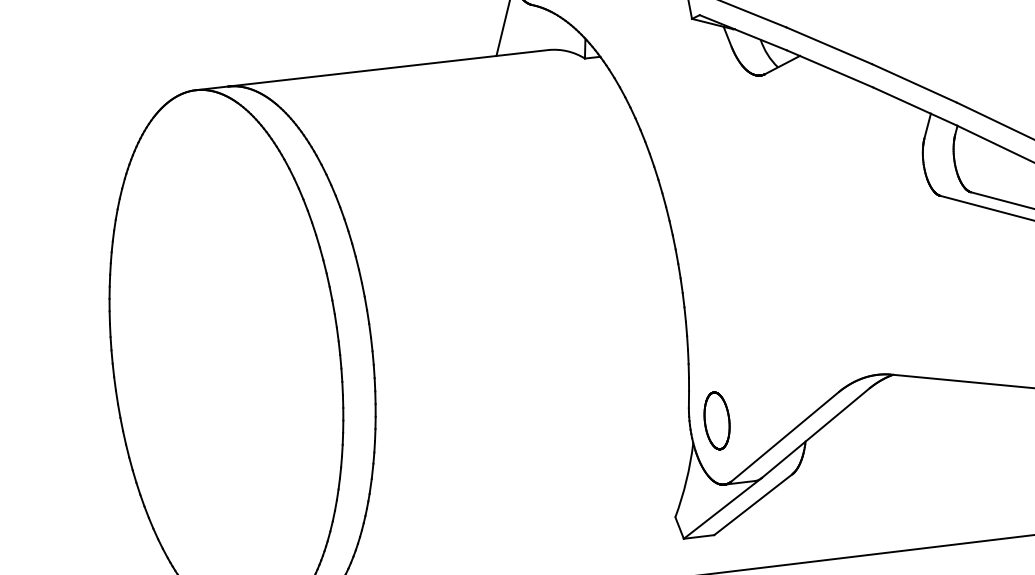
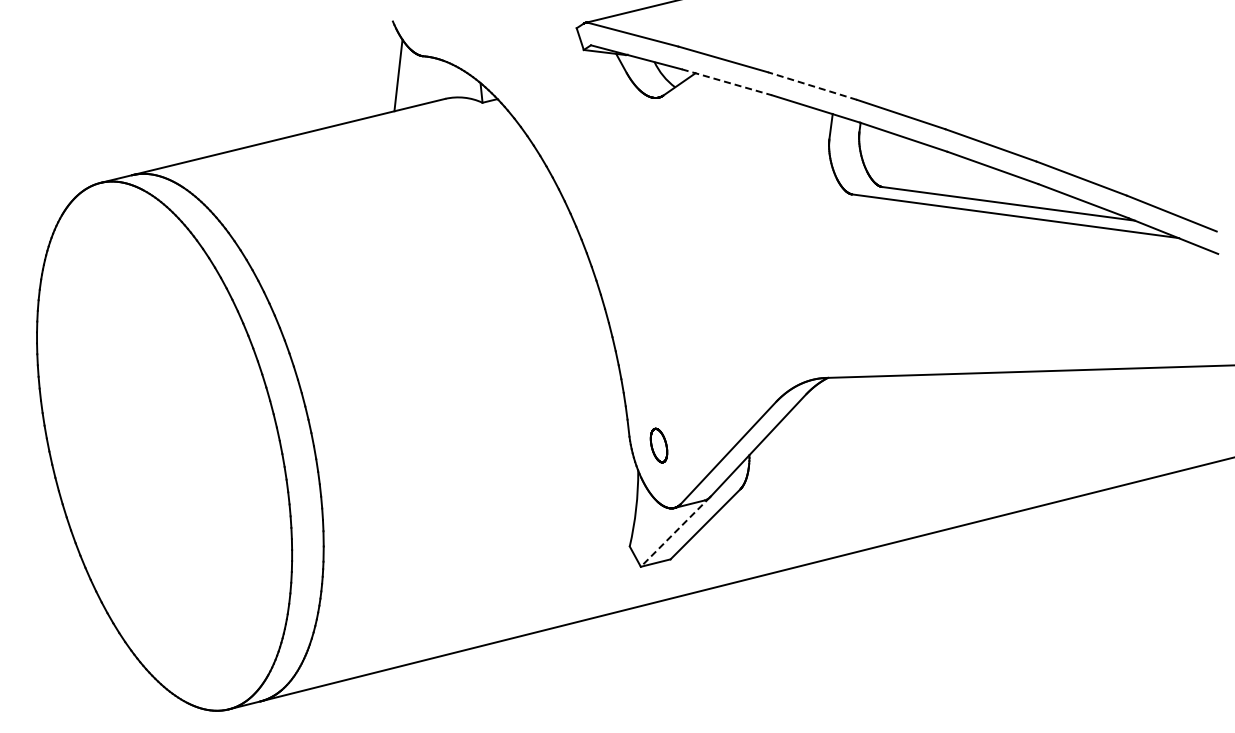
line: (829, 69) -> (726, 82), solid -> dashed
line: (914, 83) -> (812, 86), solid -> dashed
part: (716, 420) -> (658, 445), size x0.6
line: (722, 509) -> (675, 532), solid -> dashed

